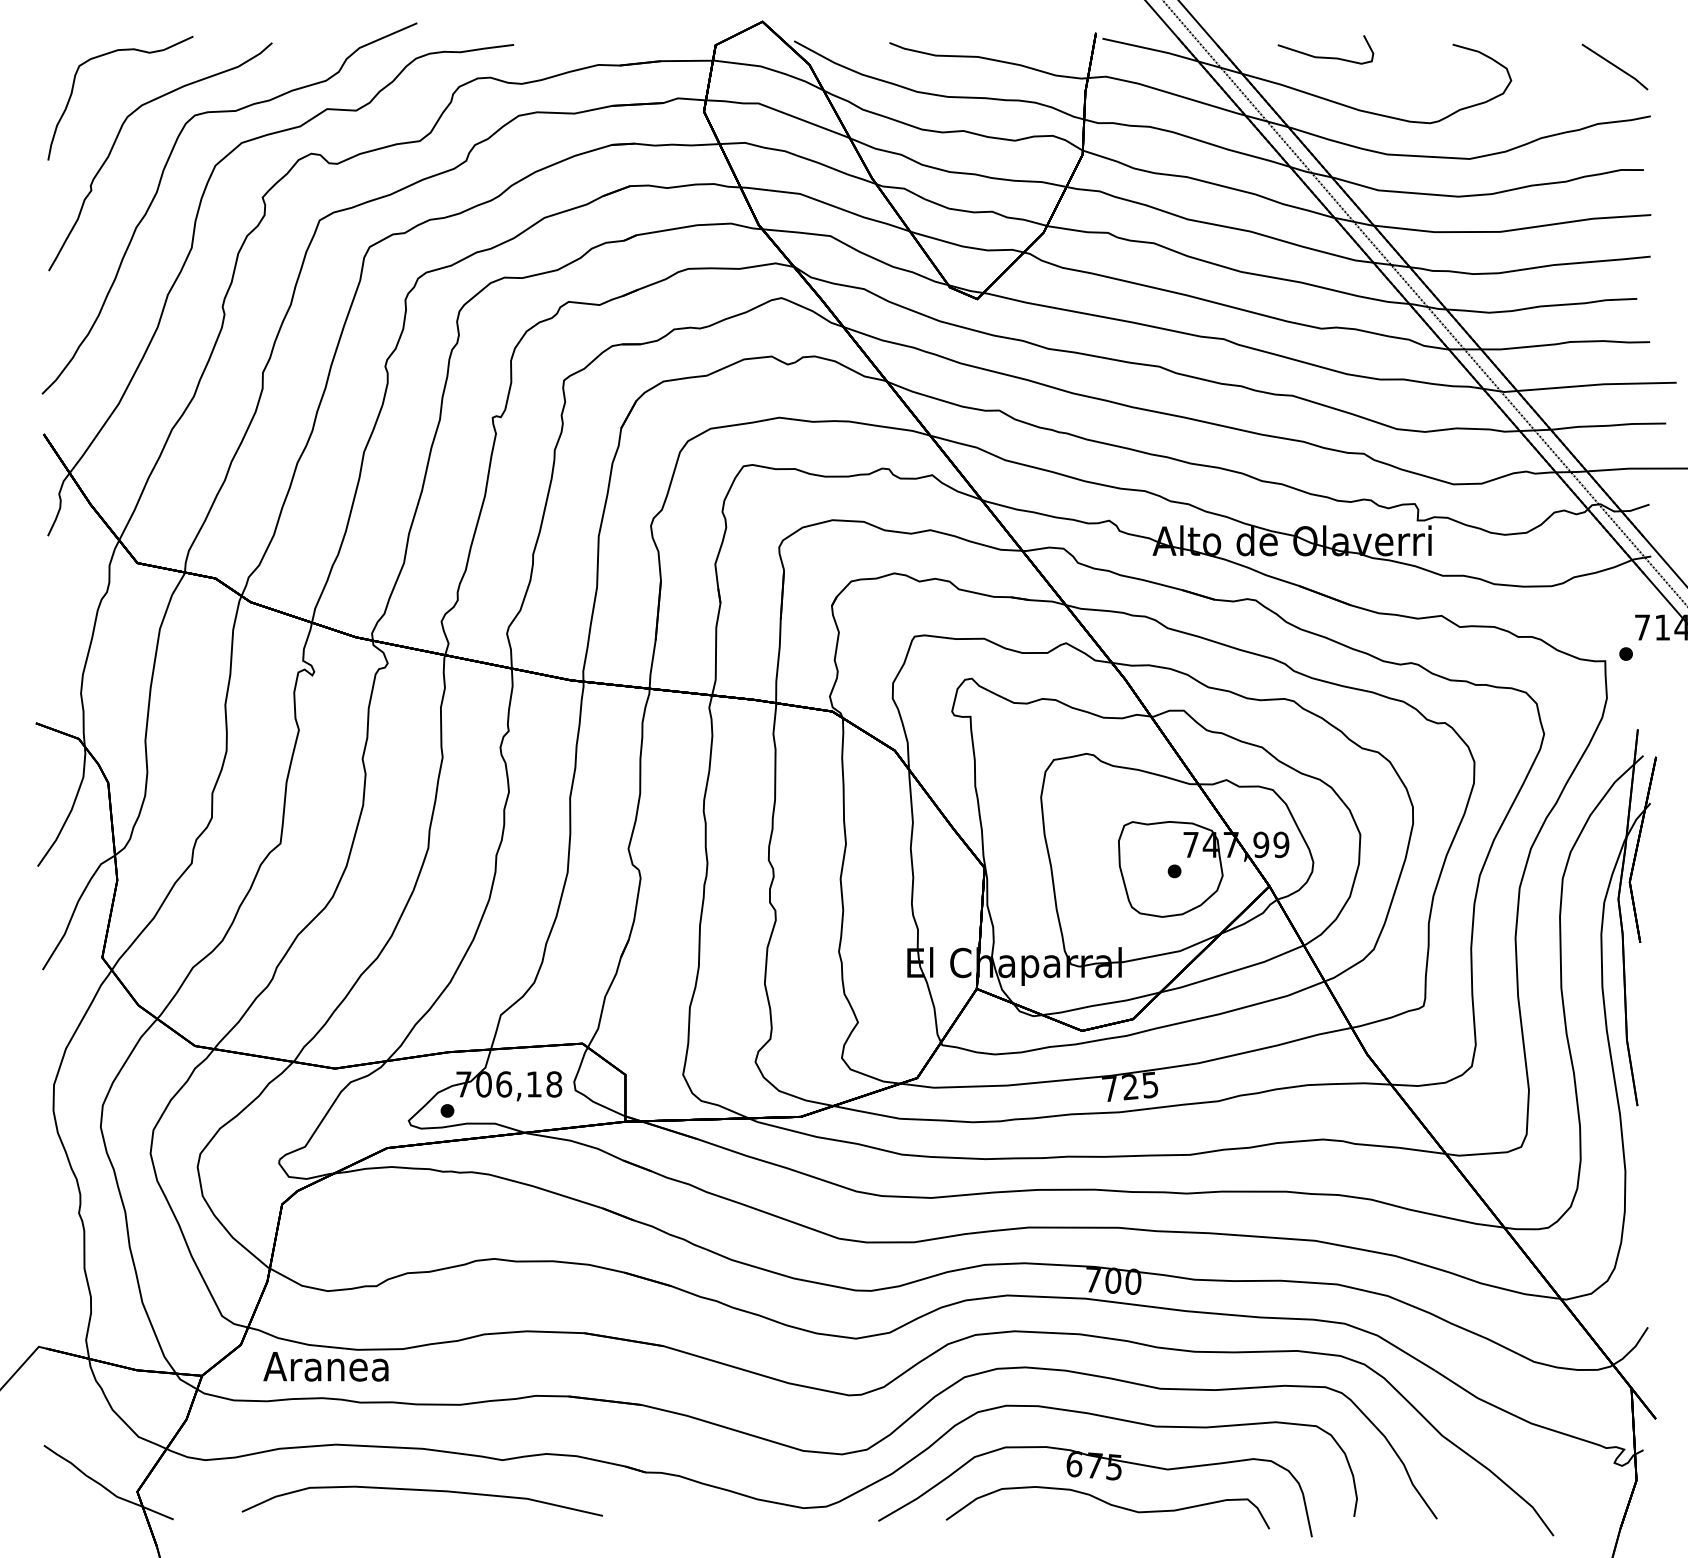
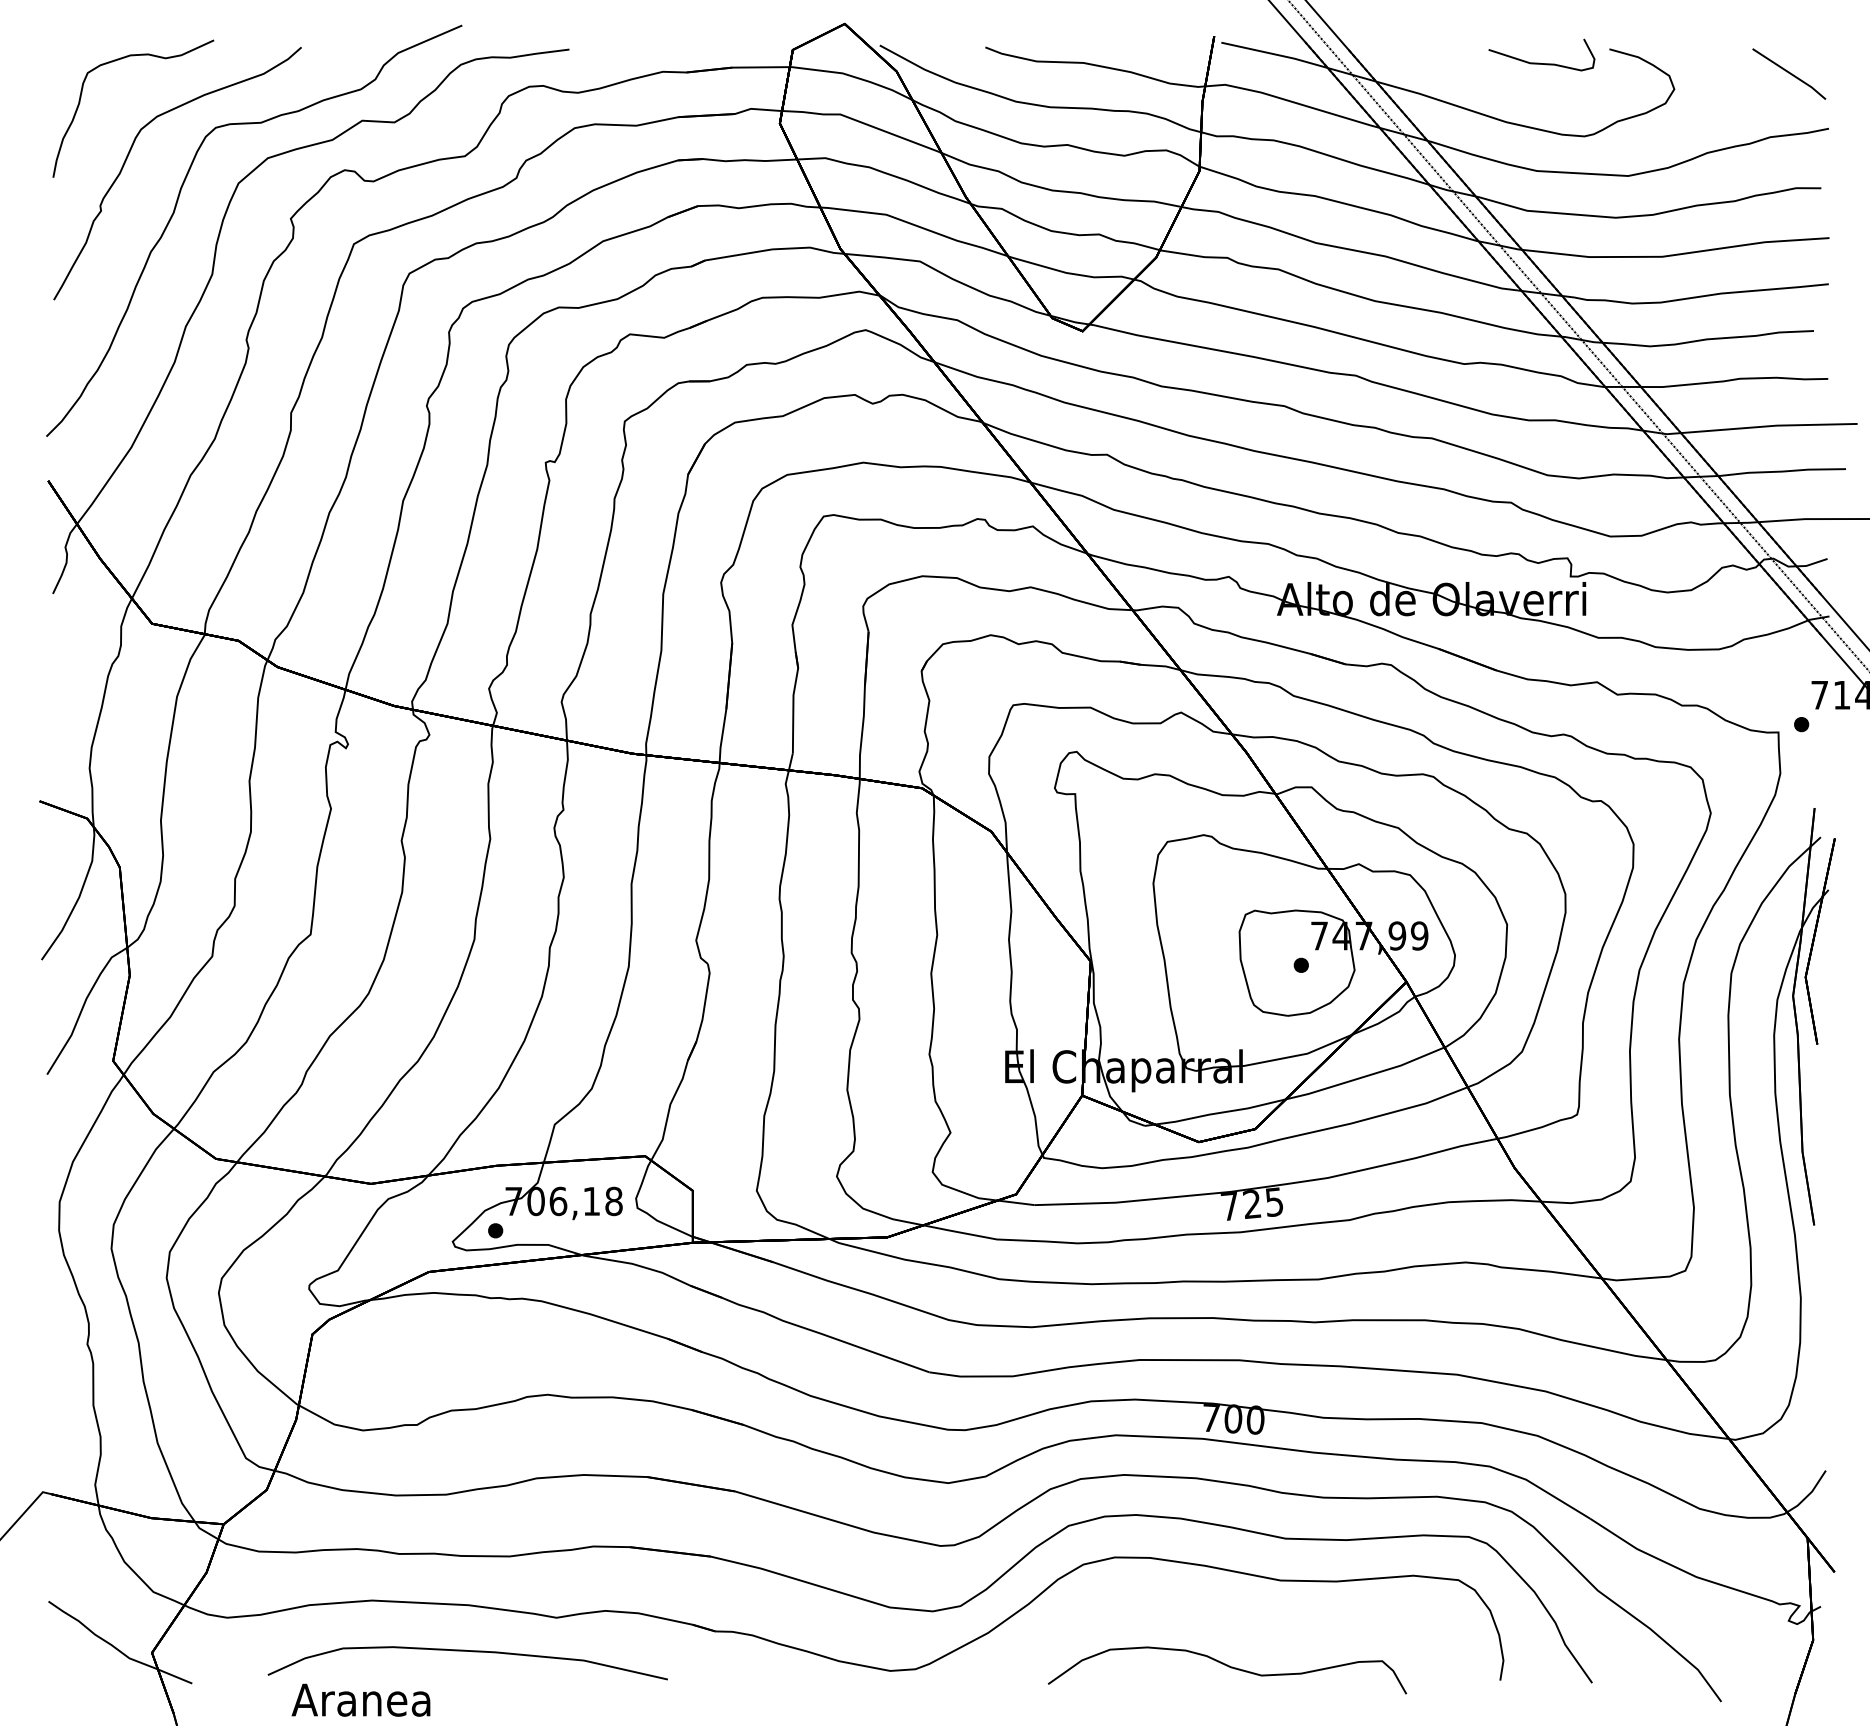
part: (1323, 56) -> (1539, 62), moved
text: (325, 1366) -> (360, 1699), moved
part: (1092, 1477) -> (1210, 1637), removed

